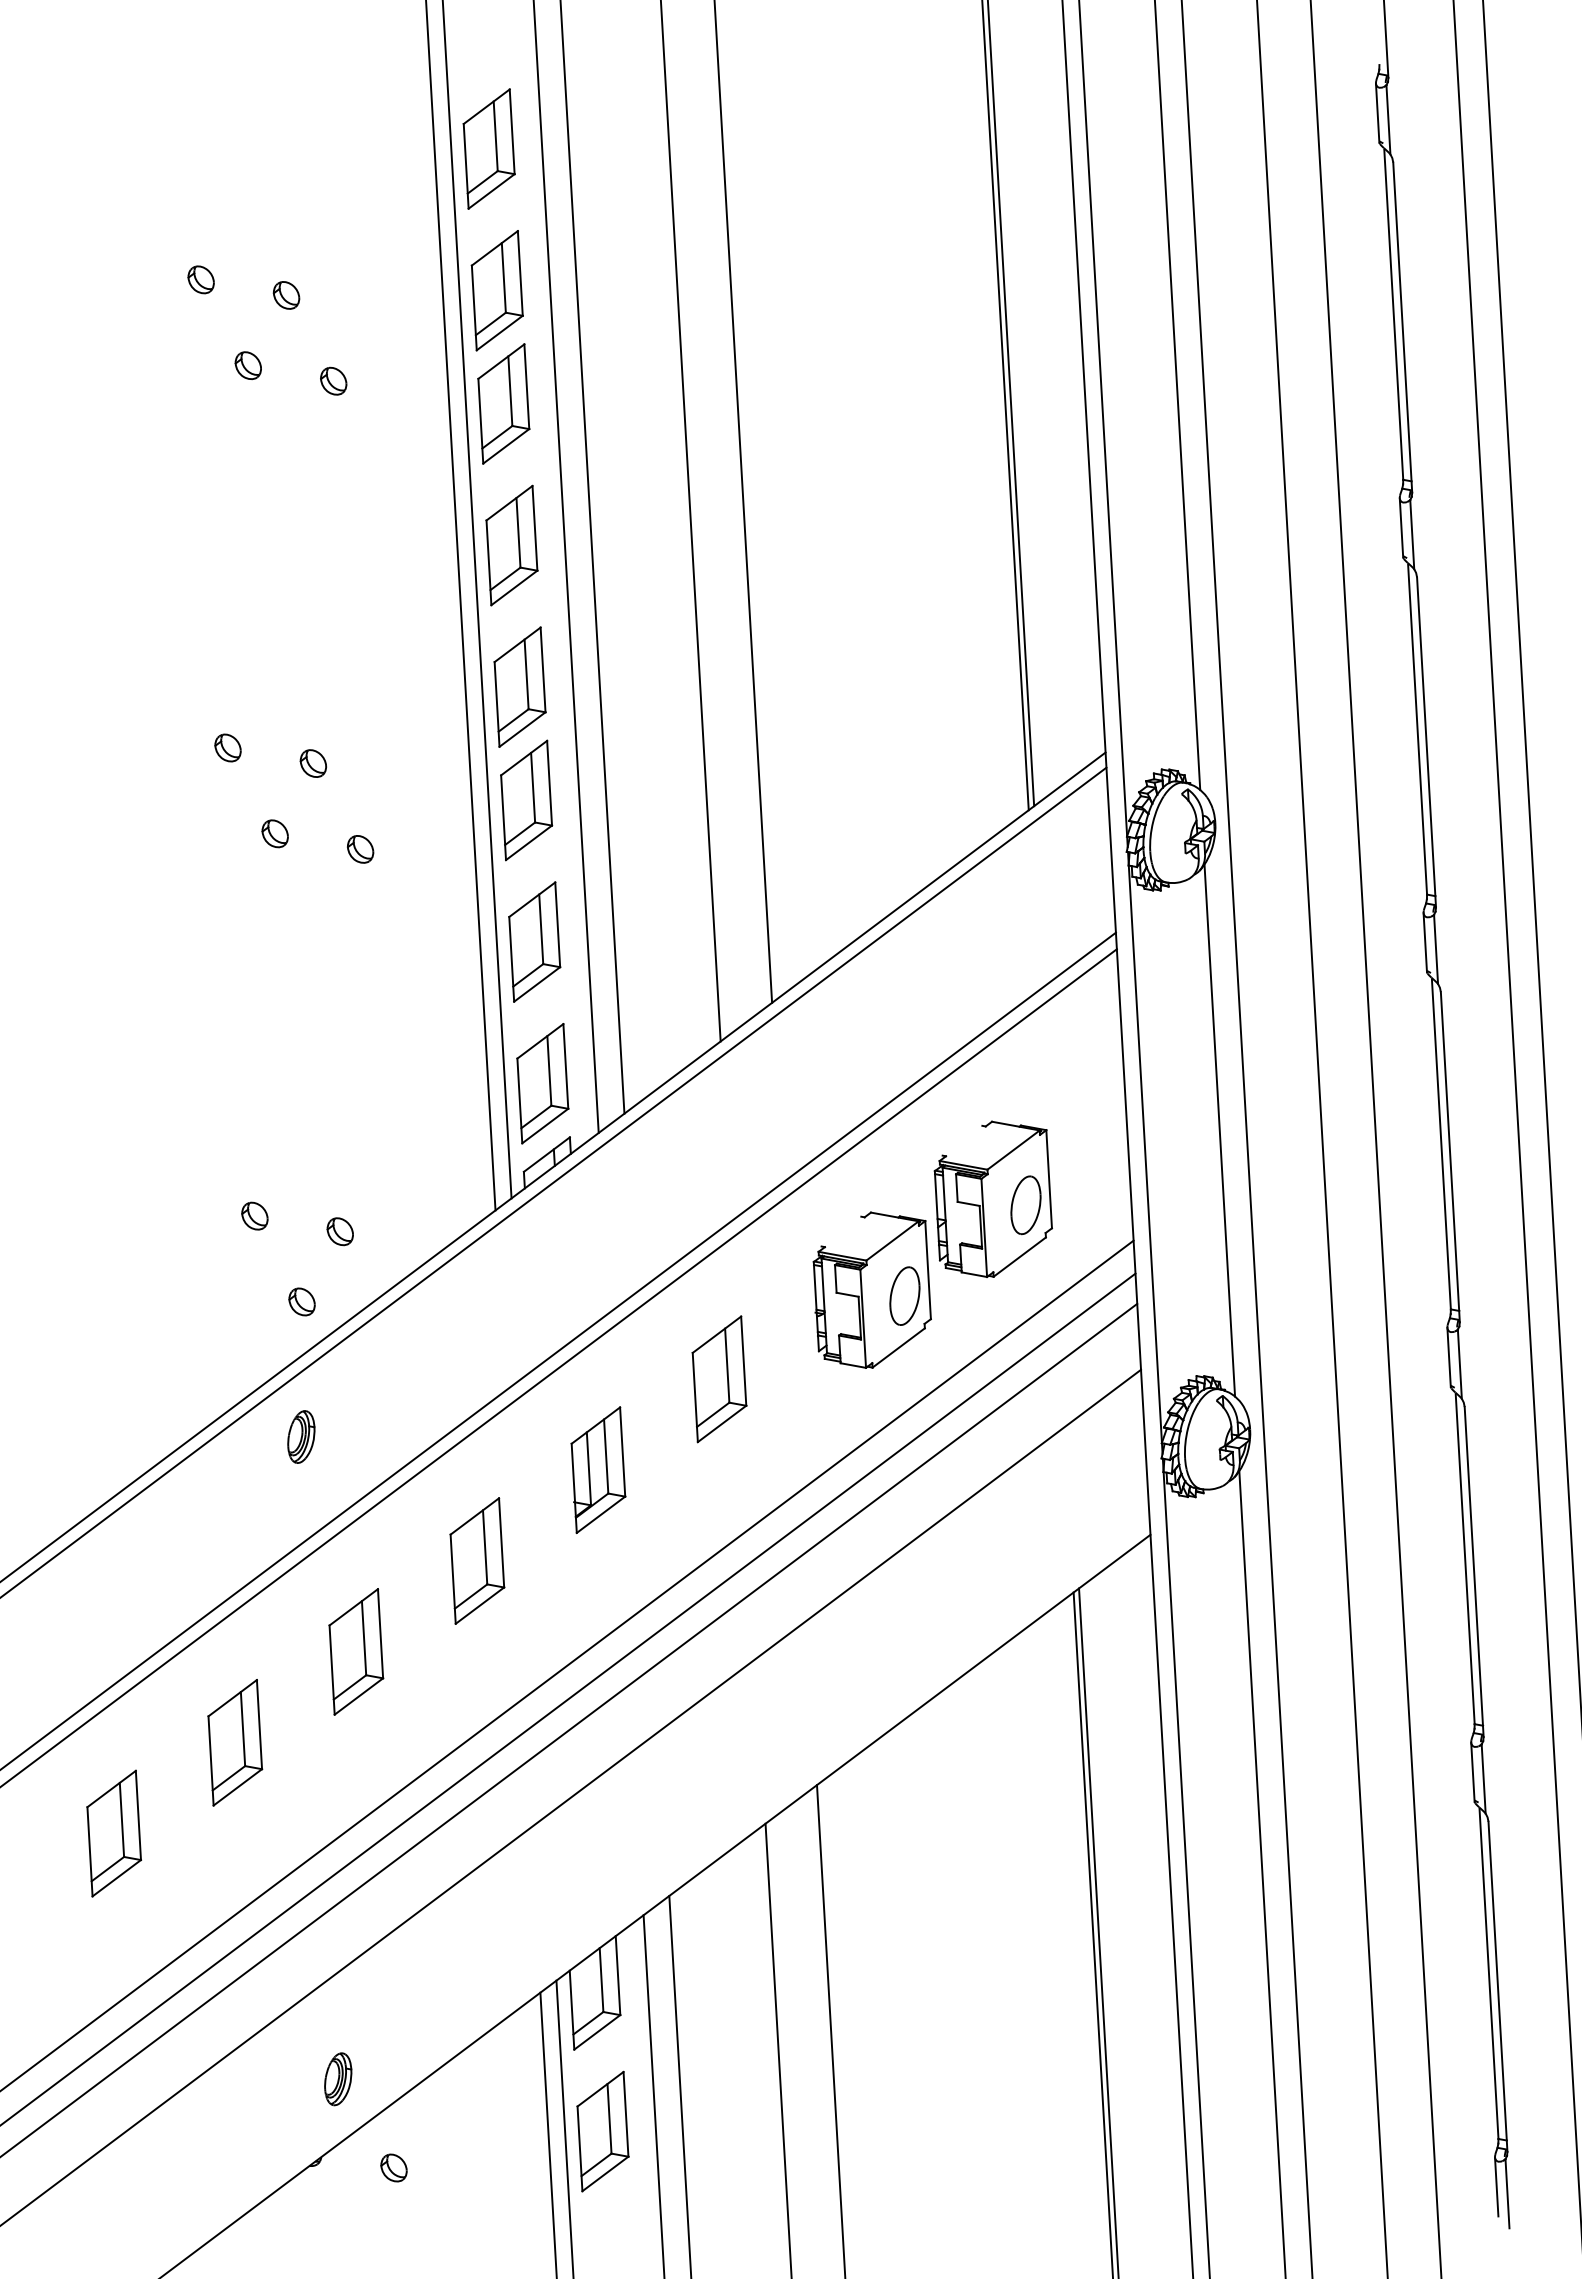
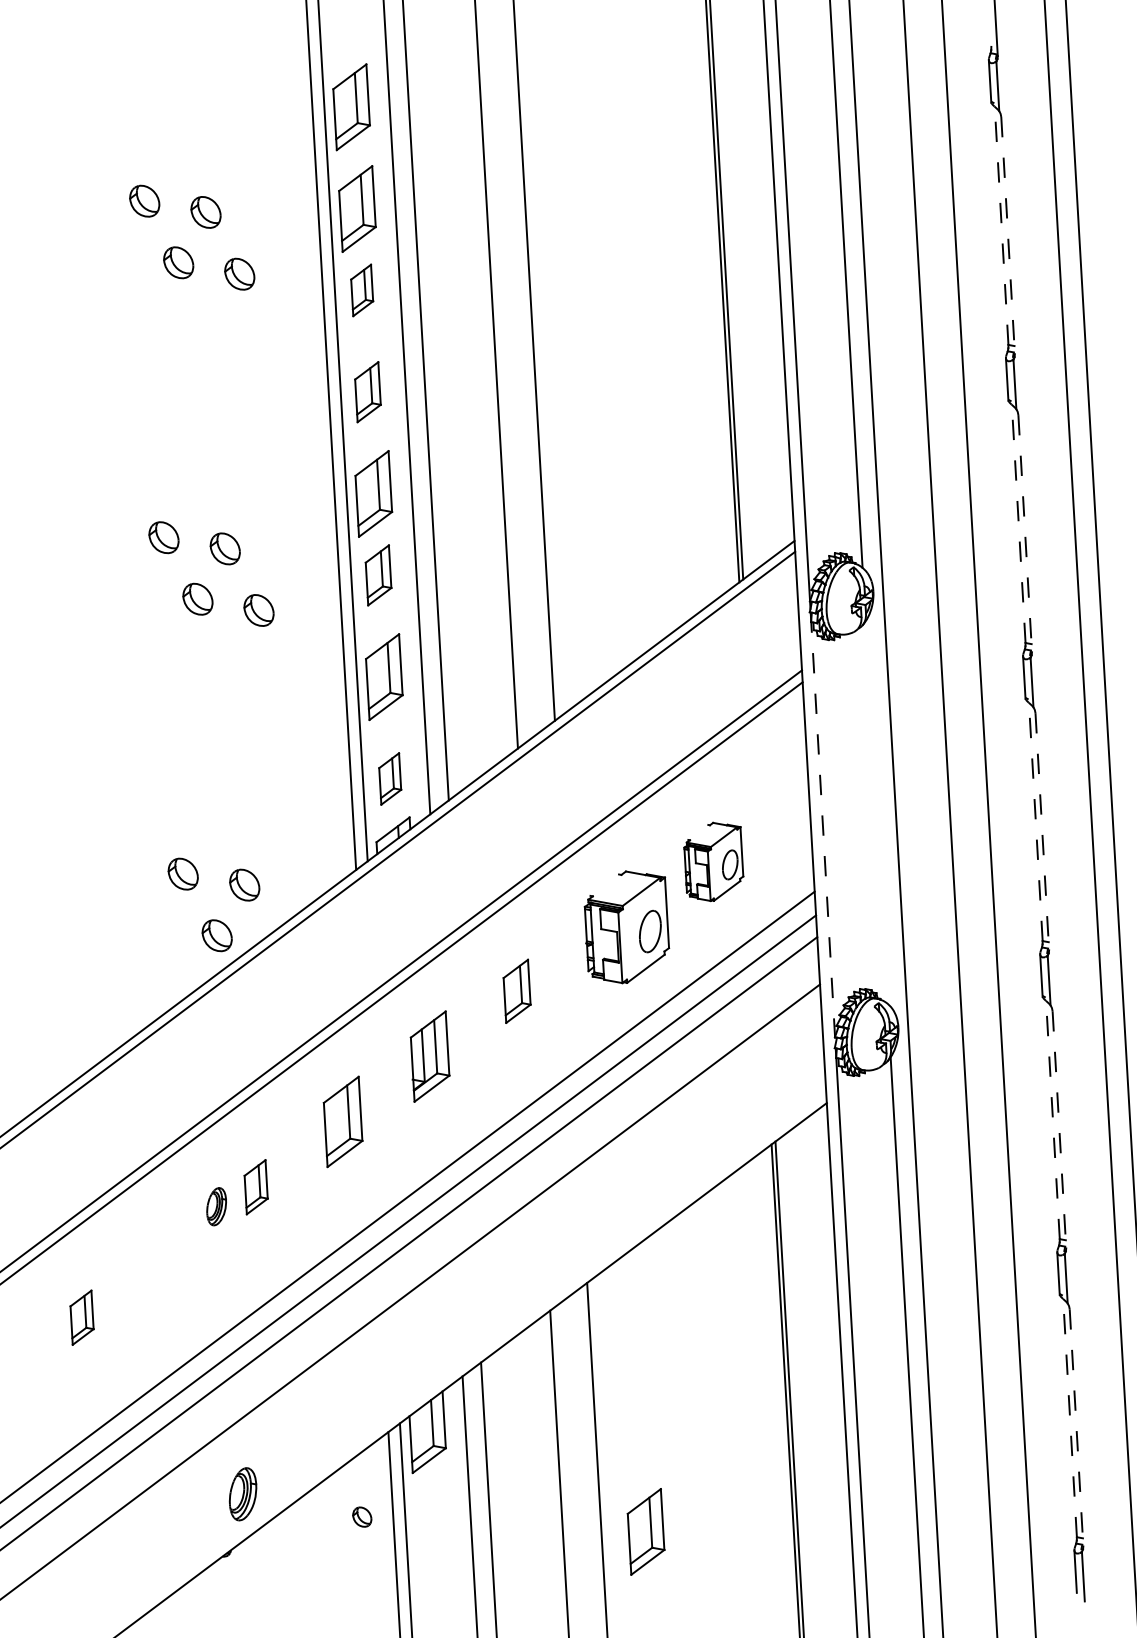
part: (200, 279) -> (144, 201), size x1.6
part: (286, 295) -> (205, 212), size x1.6
line: (1393, 314) -> (1001, 226), solid -> dashed
line: (1402, 328) -> (1007, 236), solid -> dashed
part: (247, 365) -> (177, 262), size x1.6
part: (333, 380) -> (239, 273), size x1.6
part: (503, 403) -> (361, 290), size x0.6
part: (511, 545) -> (367, 392), size x0.7
line: (1417, 729) -> (1018, 524), solid -> dashed
line: (1426, 742) -> (1025, 533), solid -> dashed
part: (227, 747) -> (163, 537), size x1.6
part: (313, 763) -> (225, 548), size x1.6
part: (526, 800) -> (378, 575), size x0.7
part: (274, 833) -> (197, 599), size x1.6
part: (360, 849) -> (259, 610), size x1.6
part: (542, 1083) -> (389, 778), size x0.6
line: (1219, 1130) -> (876, 812), removed
line: (1441, 1143) -> (1035, 821), solid -> dashed
line: (1145, 1153) -> (823, 829), solid -> dashed
line: (1450, 1157) -> (1042, 831), solid -> dashed
part: (992, 1198) -> (713, 861), size x0.7
part: (254, 1215) -> (182, 873), size x1.6
part: (339, 1231) -> (244, 885), size x1.6
part: (301, 1301) -> (216, 935), size x1.6
part: (719, 1379) -> (517, 991), size x0.7
part: (301, 1436) -> (216, 1206), moved
line: (1465, 1558) -> (1053, 1120), solid -> dashed
line: (1474, 1572) -> (1059, 1130), solid -> dashed
part: (356, 1651) -> (256, 1186), size x0.6
part: (235, 1742) -> (169, 1252), removed
part: (113, 1833) -> (81, 1317), size x0.6
line: (1488, 1973) -> (1069, 1418), solid -> dashed
line: (1498, 1987) -> (1076, 1428), solid -> dashed
part: (338, 2079) -> (243, 1494), size x1.4
part: (602, 2131) -> (645, 1531), moved
part: (393, 2167) -> (361, 1516), moved

